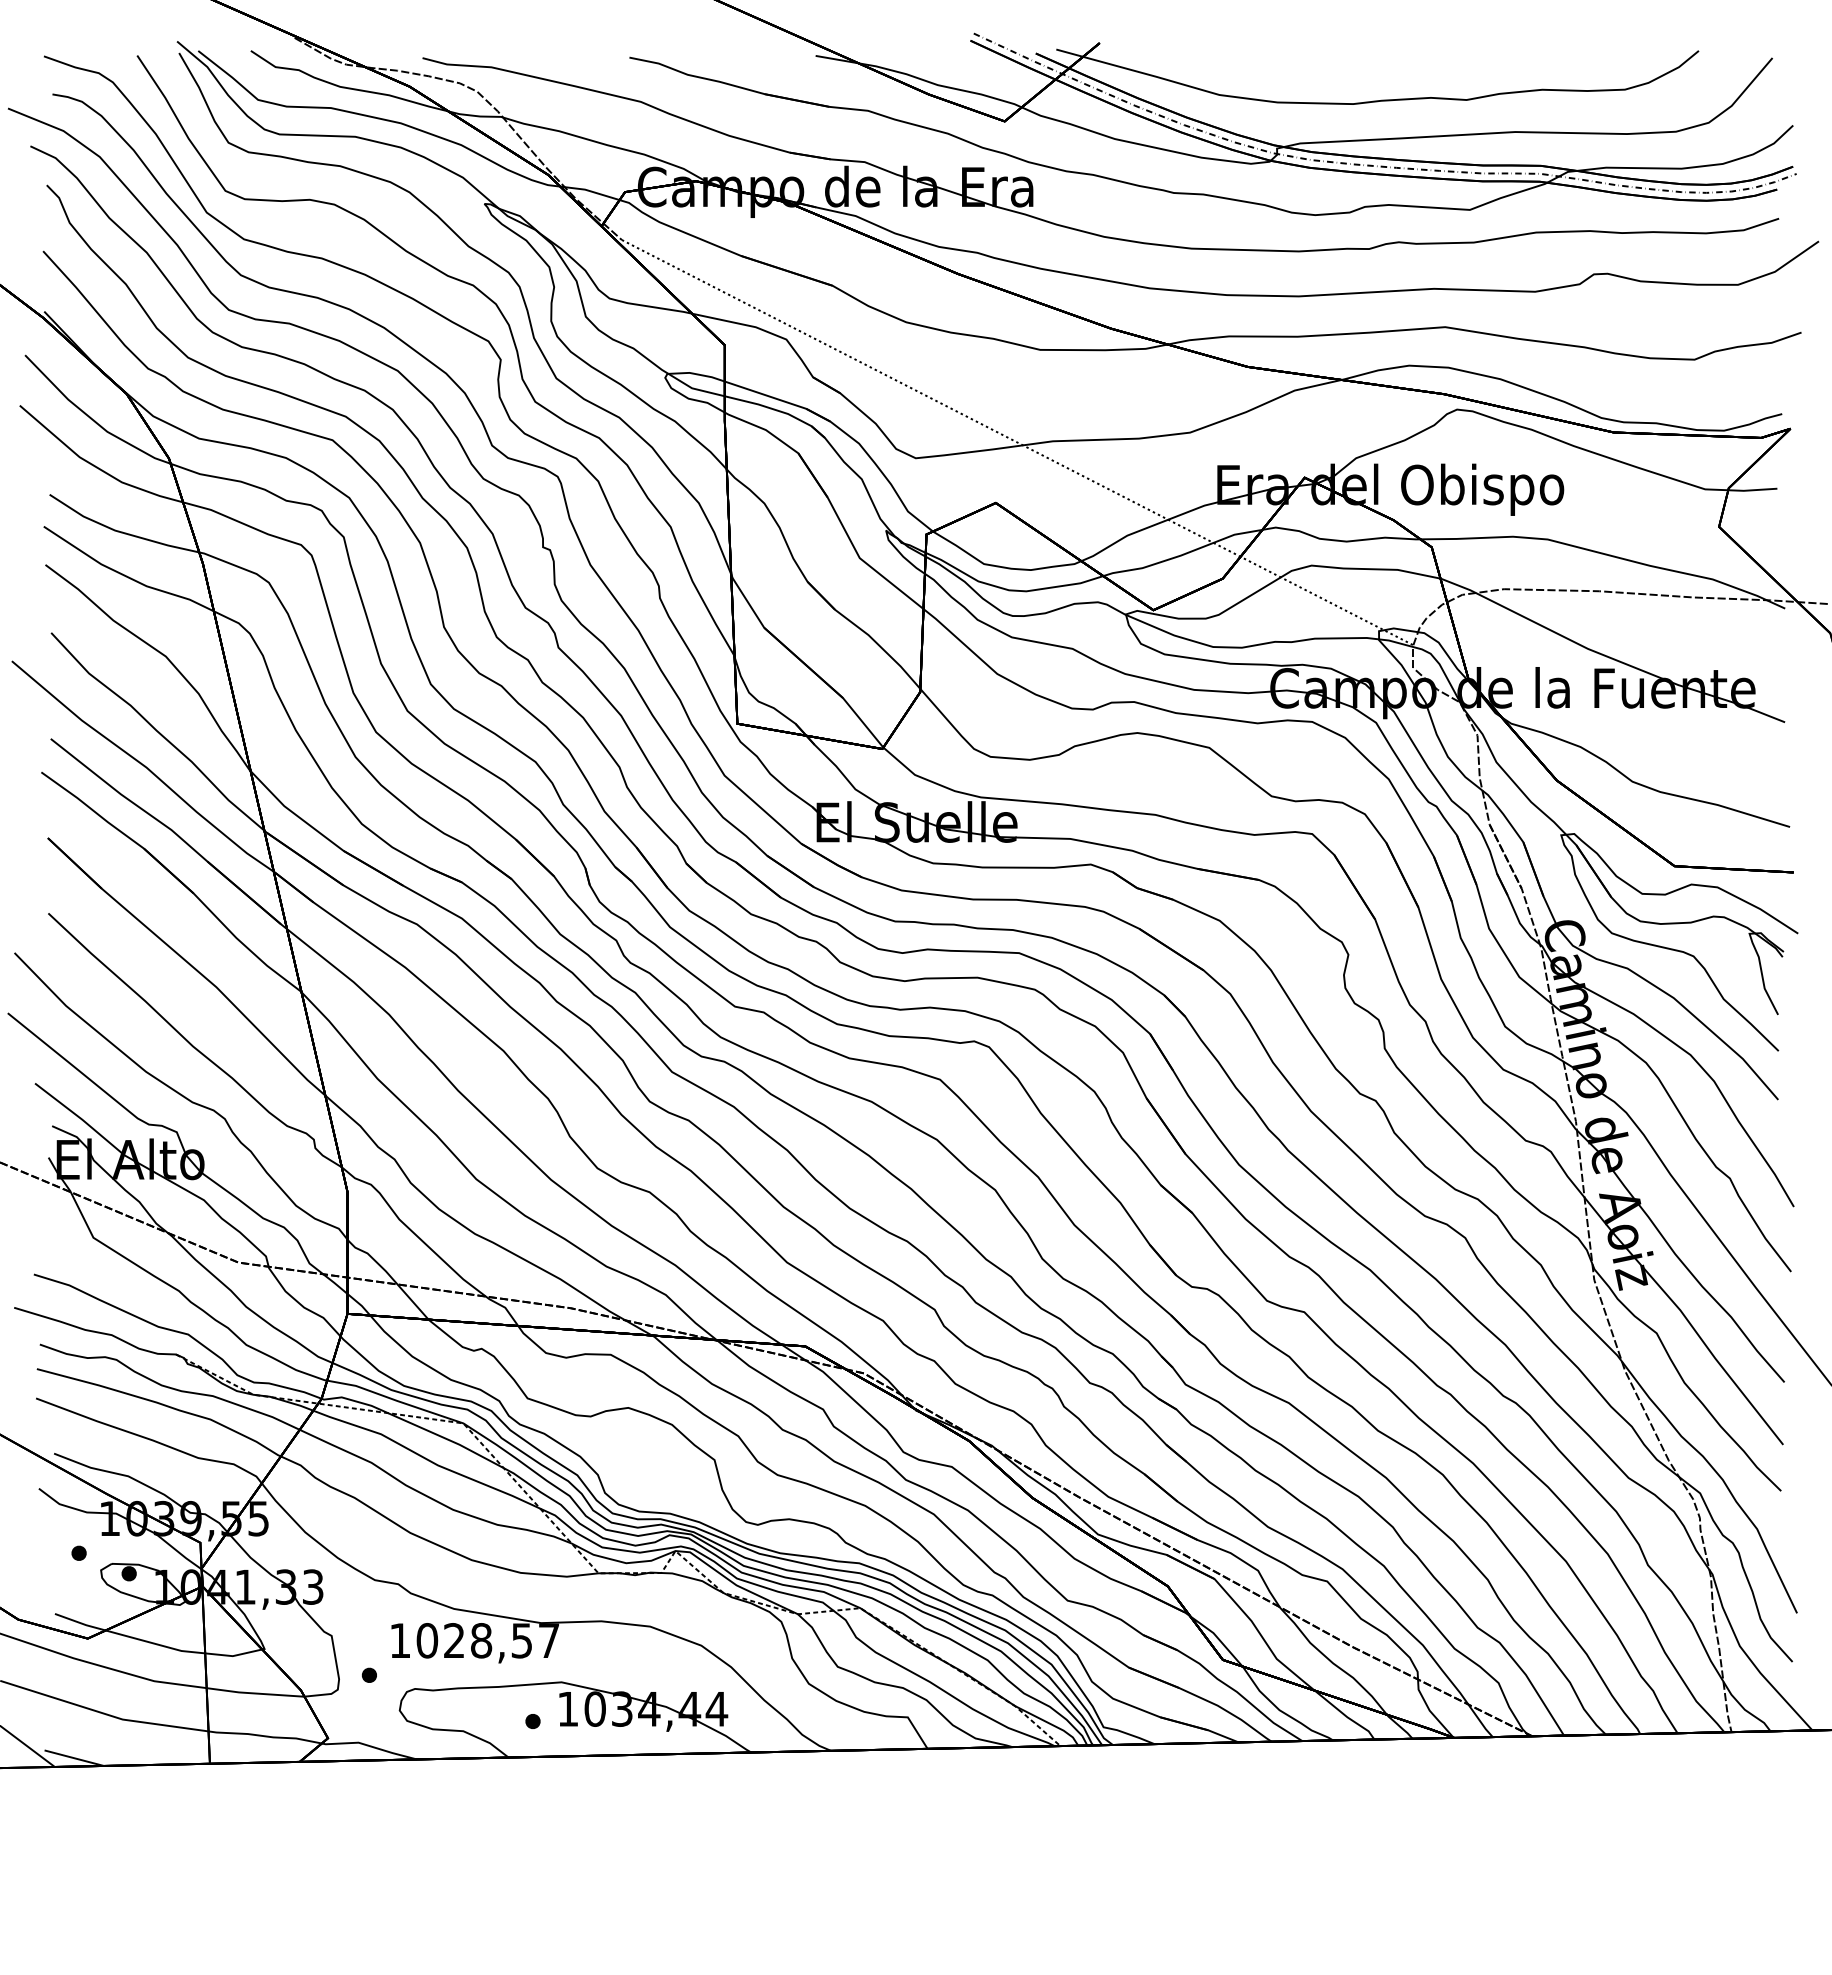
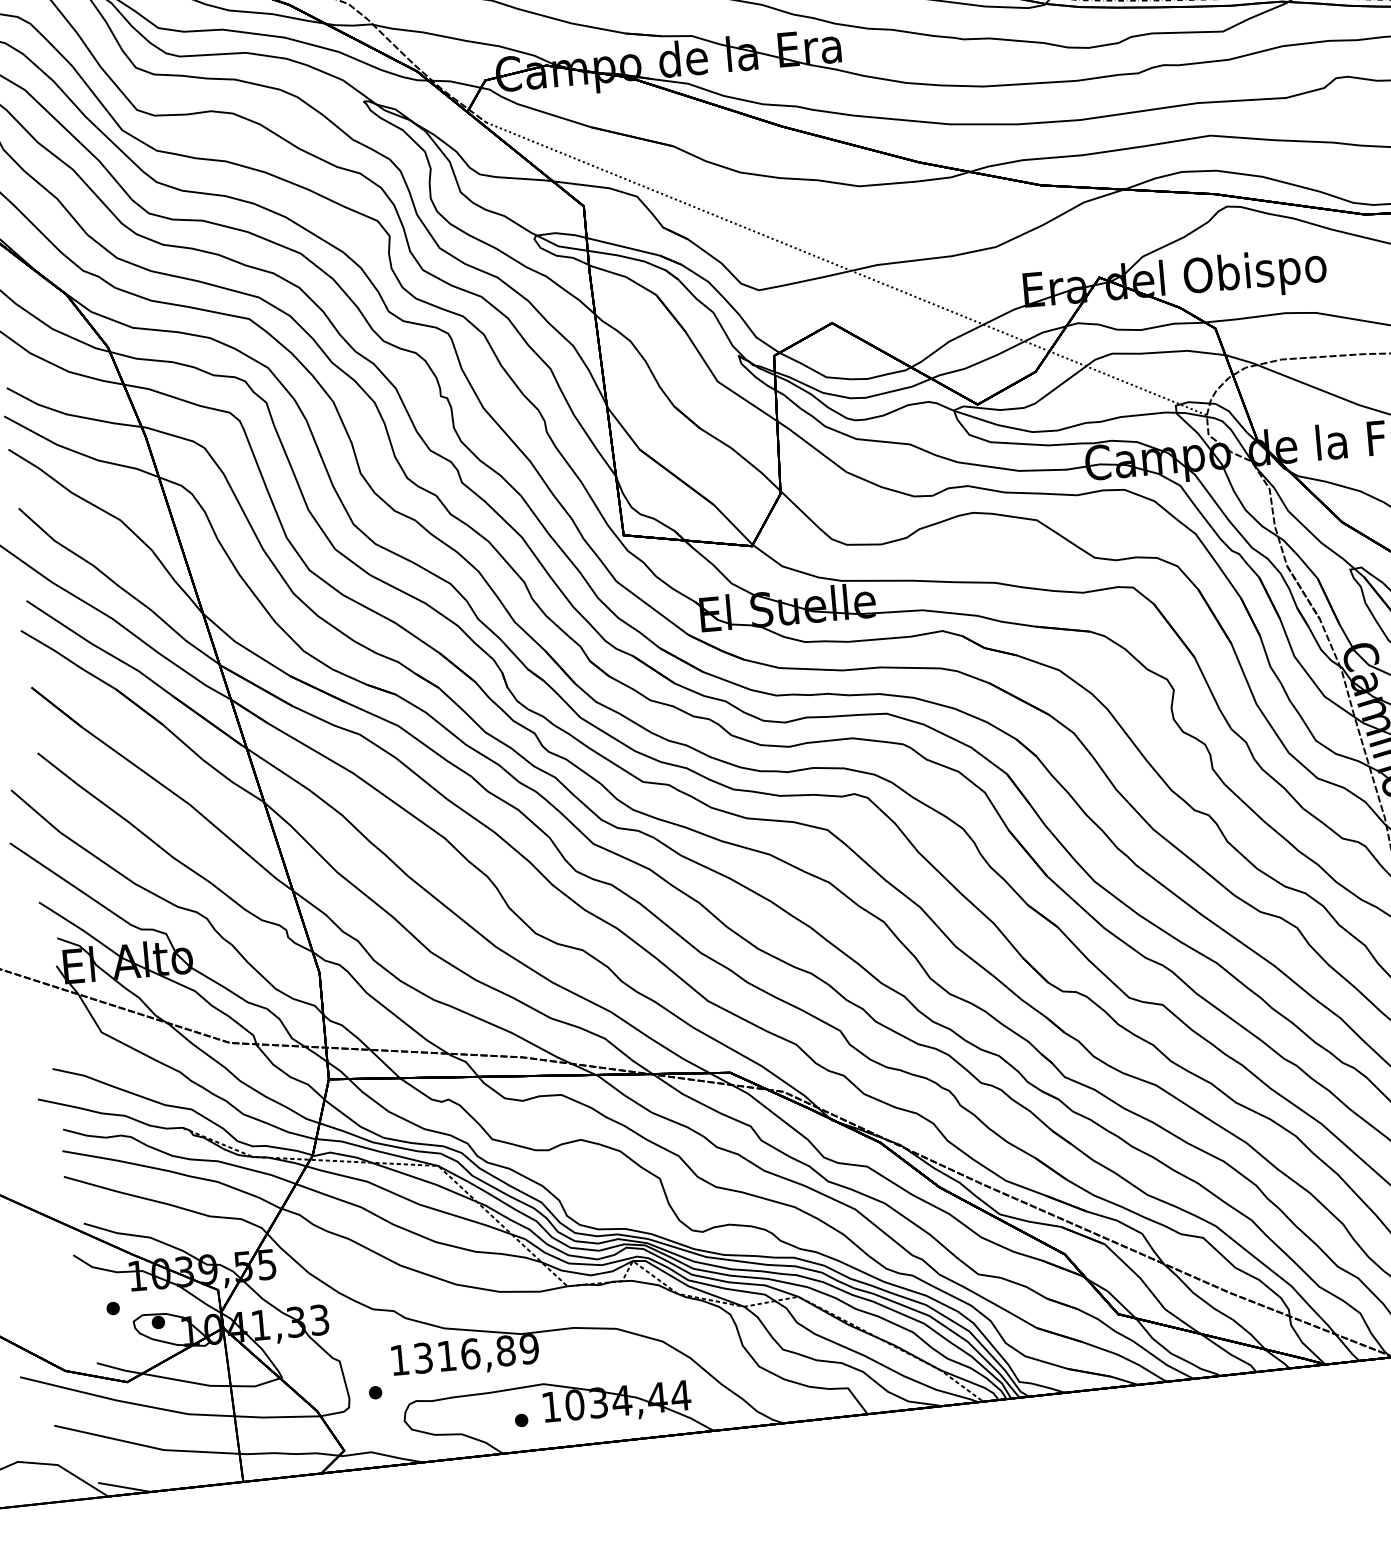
text: (487, 1640) -> (475, 1353), 1028,57 -> 1316,89

